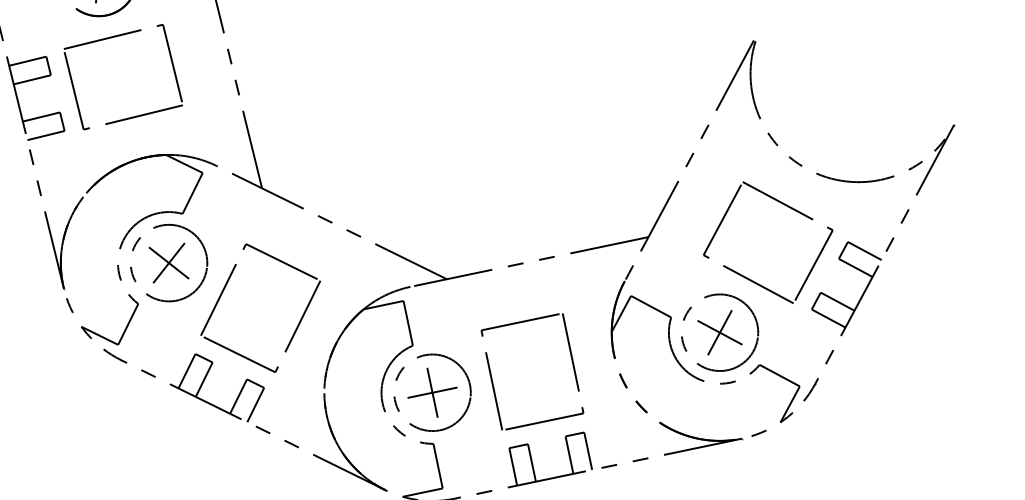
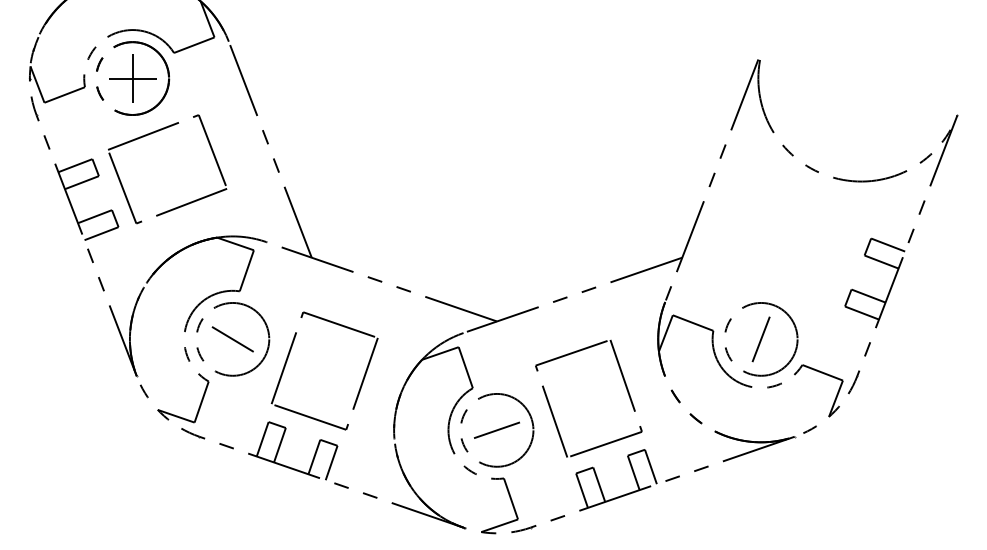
part: (786, 206) -> (808, 212), removed
line: (168, 263) -> (232, 339), removed
line: (719, 332) -> (760, 339), removed
line: (431, 392) -> (496, 430), removed

